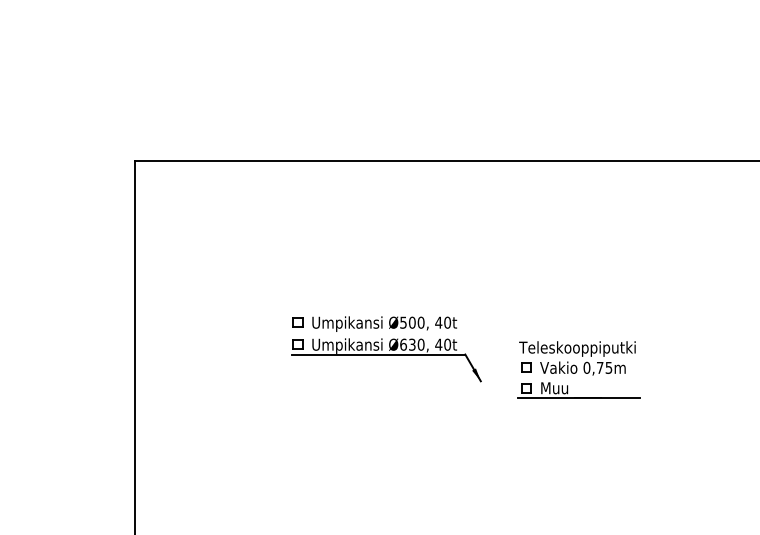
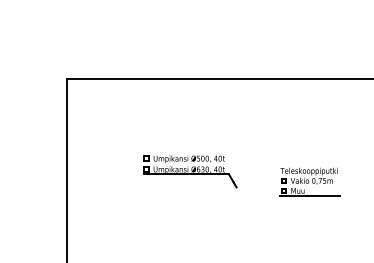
part: (578, 369) -> (309, 181), moved

